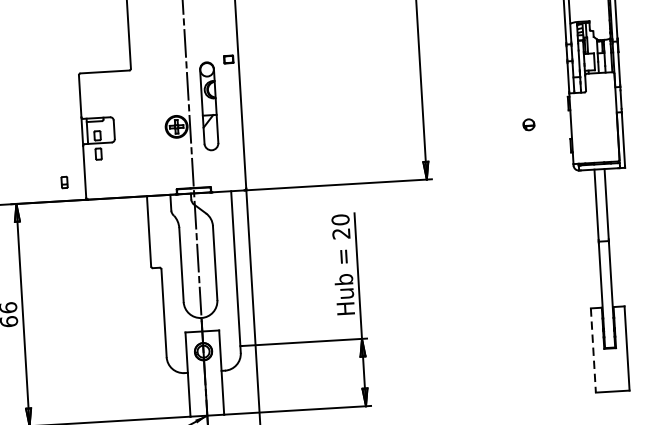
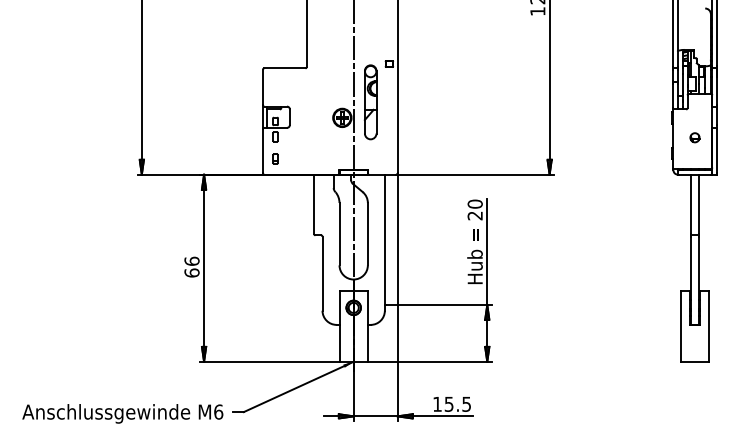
part: (528, 124) -> (694, 137), moved
part: (64, 181) -> (275, 158), moved
line: (593, 350) -> (680, 326), dashed -> solid

